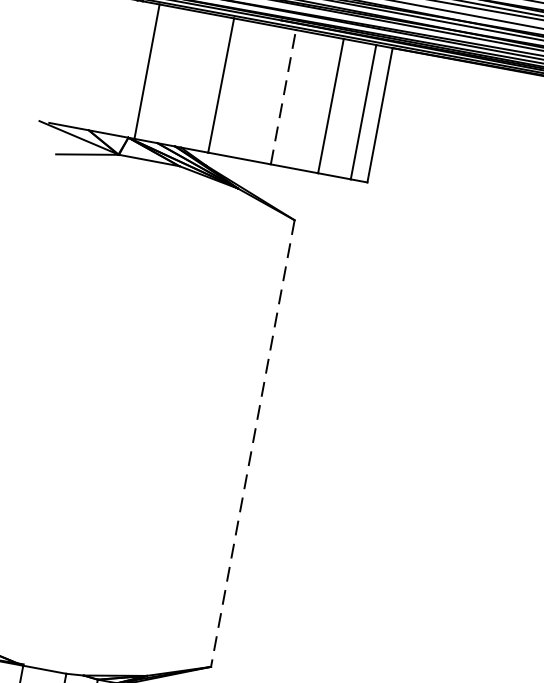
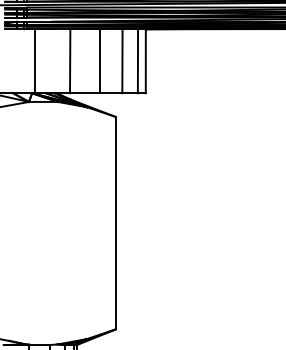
line: (282, 97) -> (99, 61), dashed -> solid
line: (252, 444) -> (115, 223), dashed -> solid

